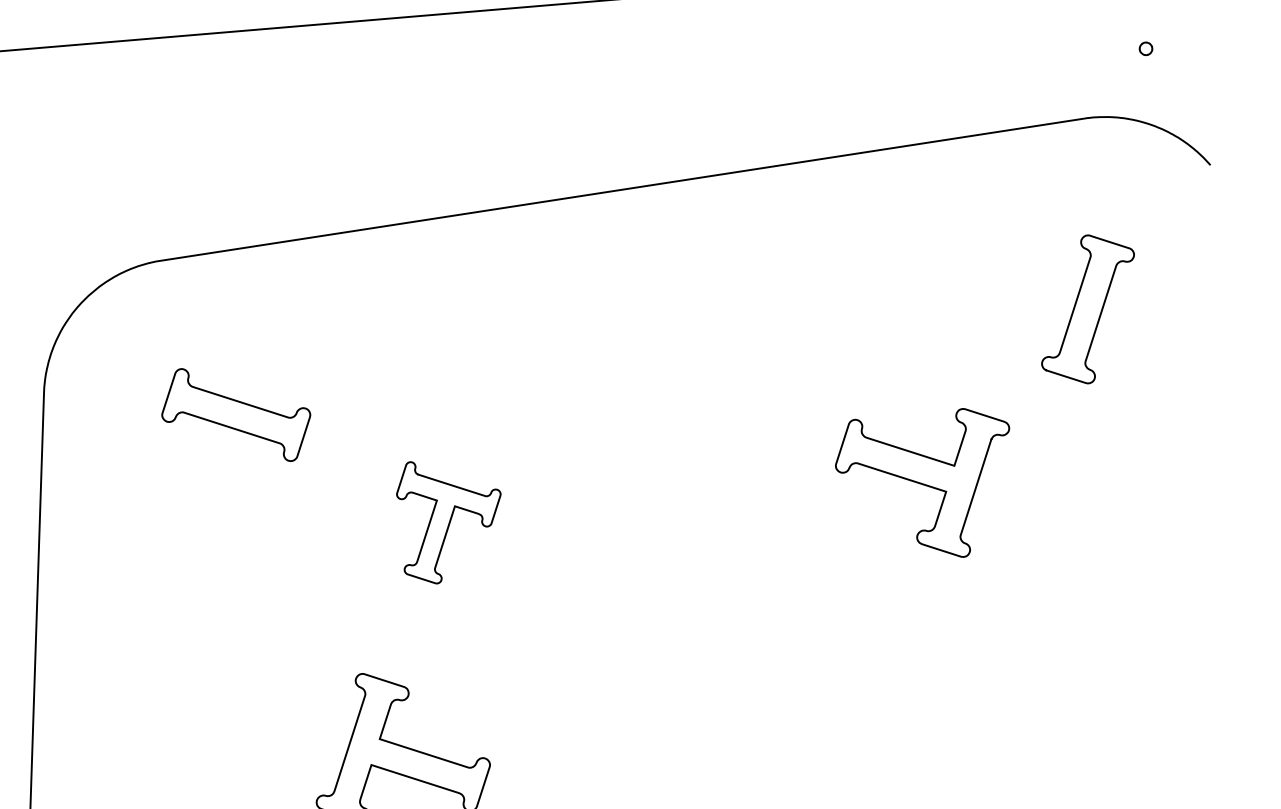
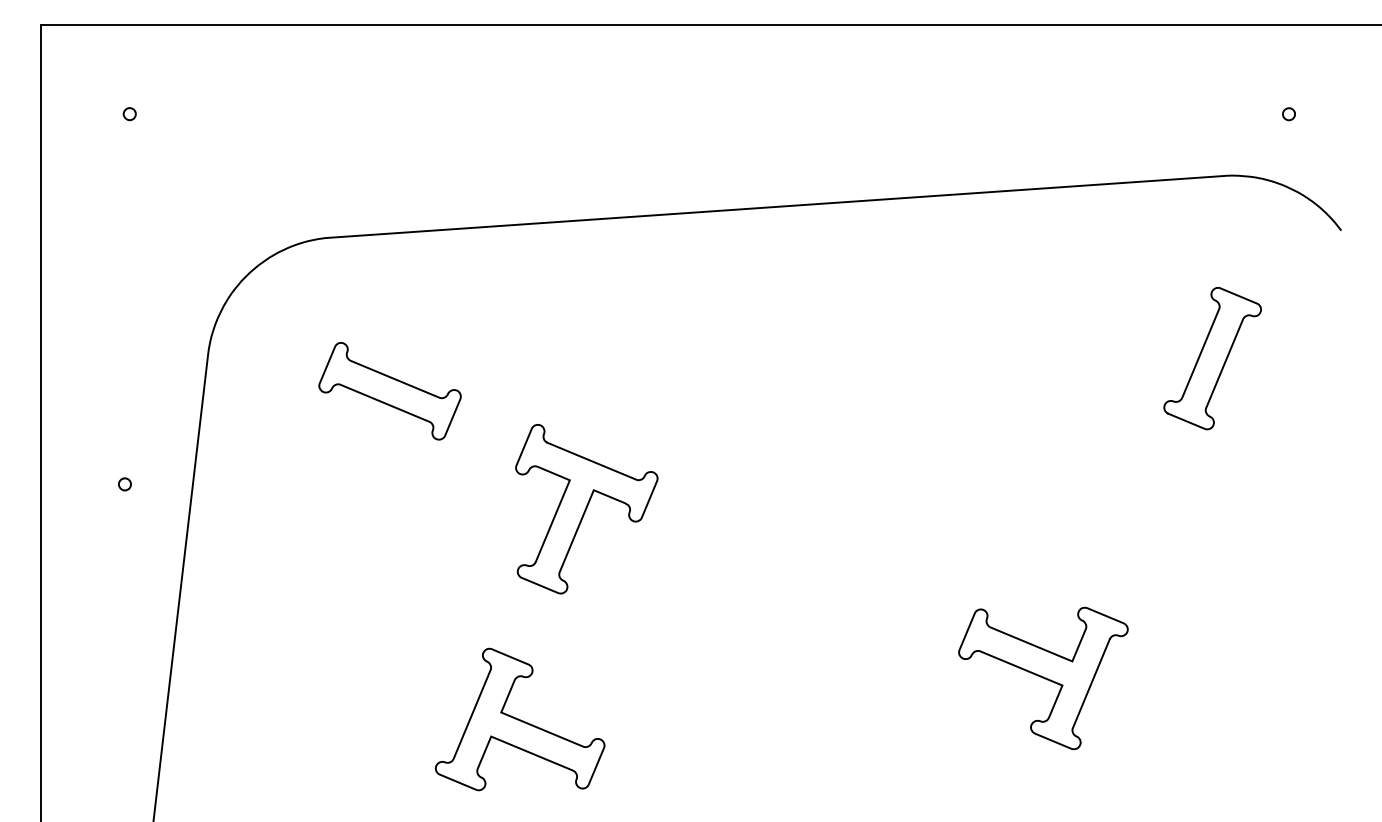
curve: (925, 486) -> (1043, 678), moved
part: (450, 520) -> (586, 509), size x1.43

